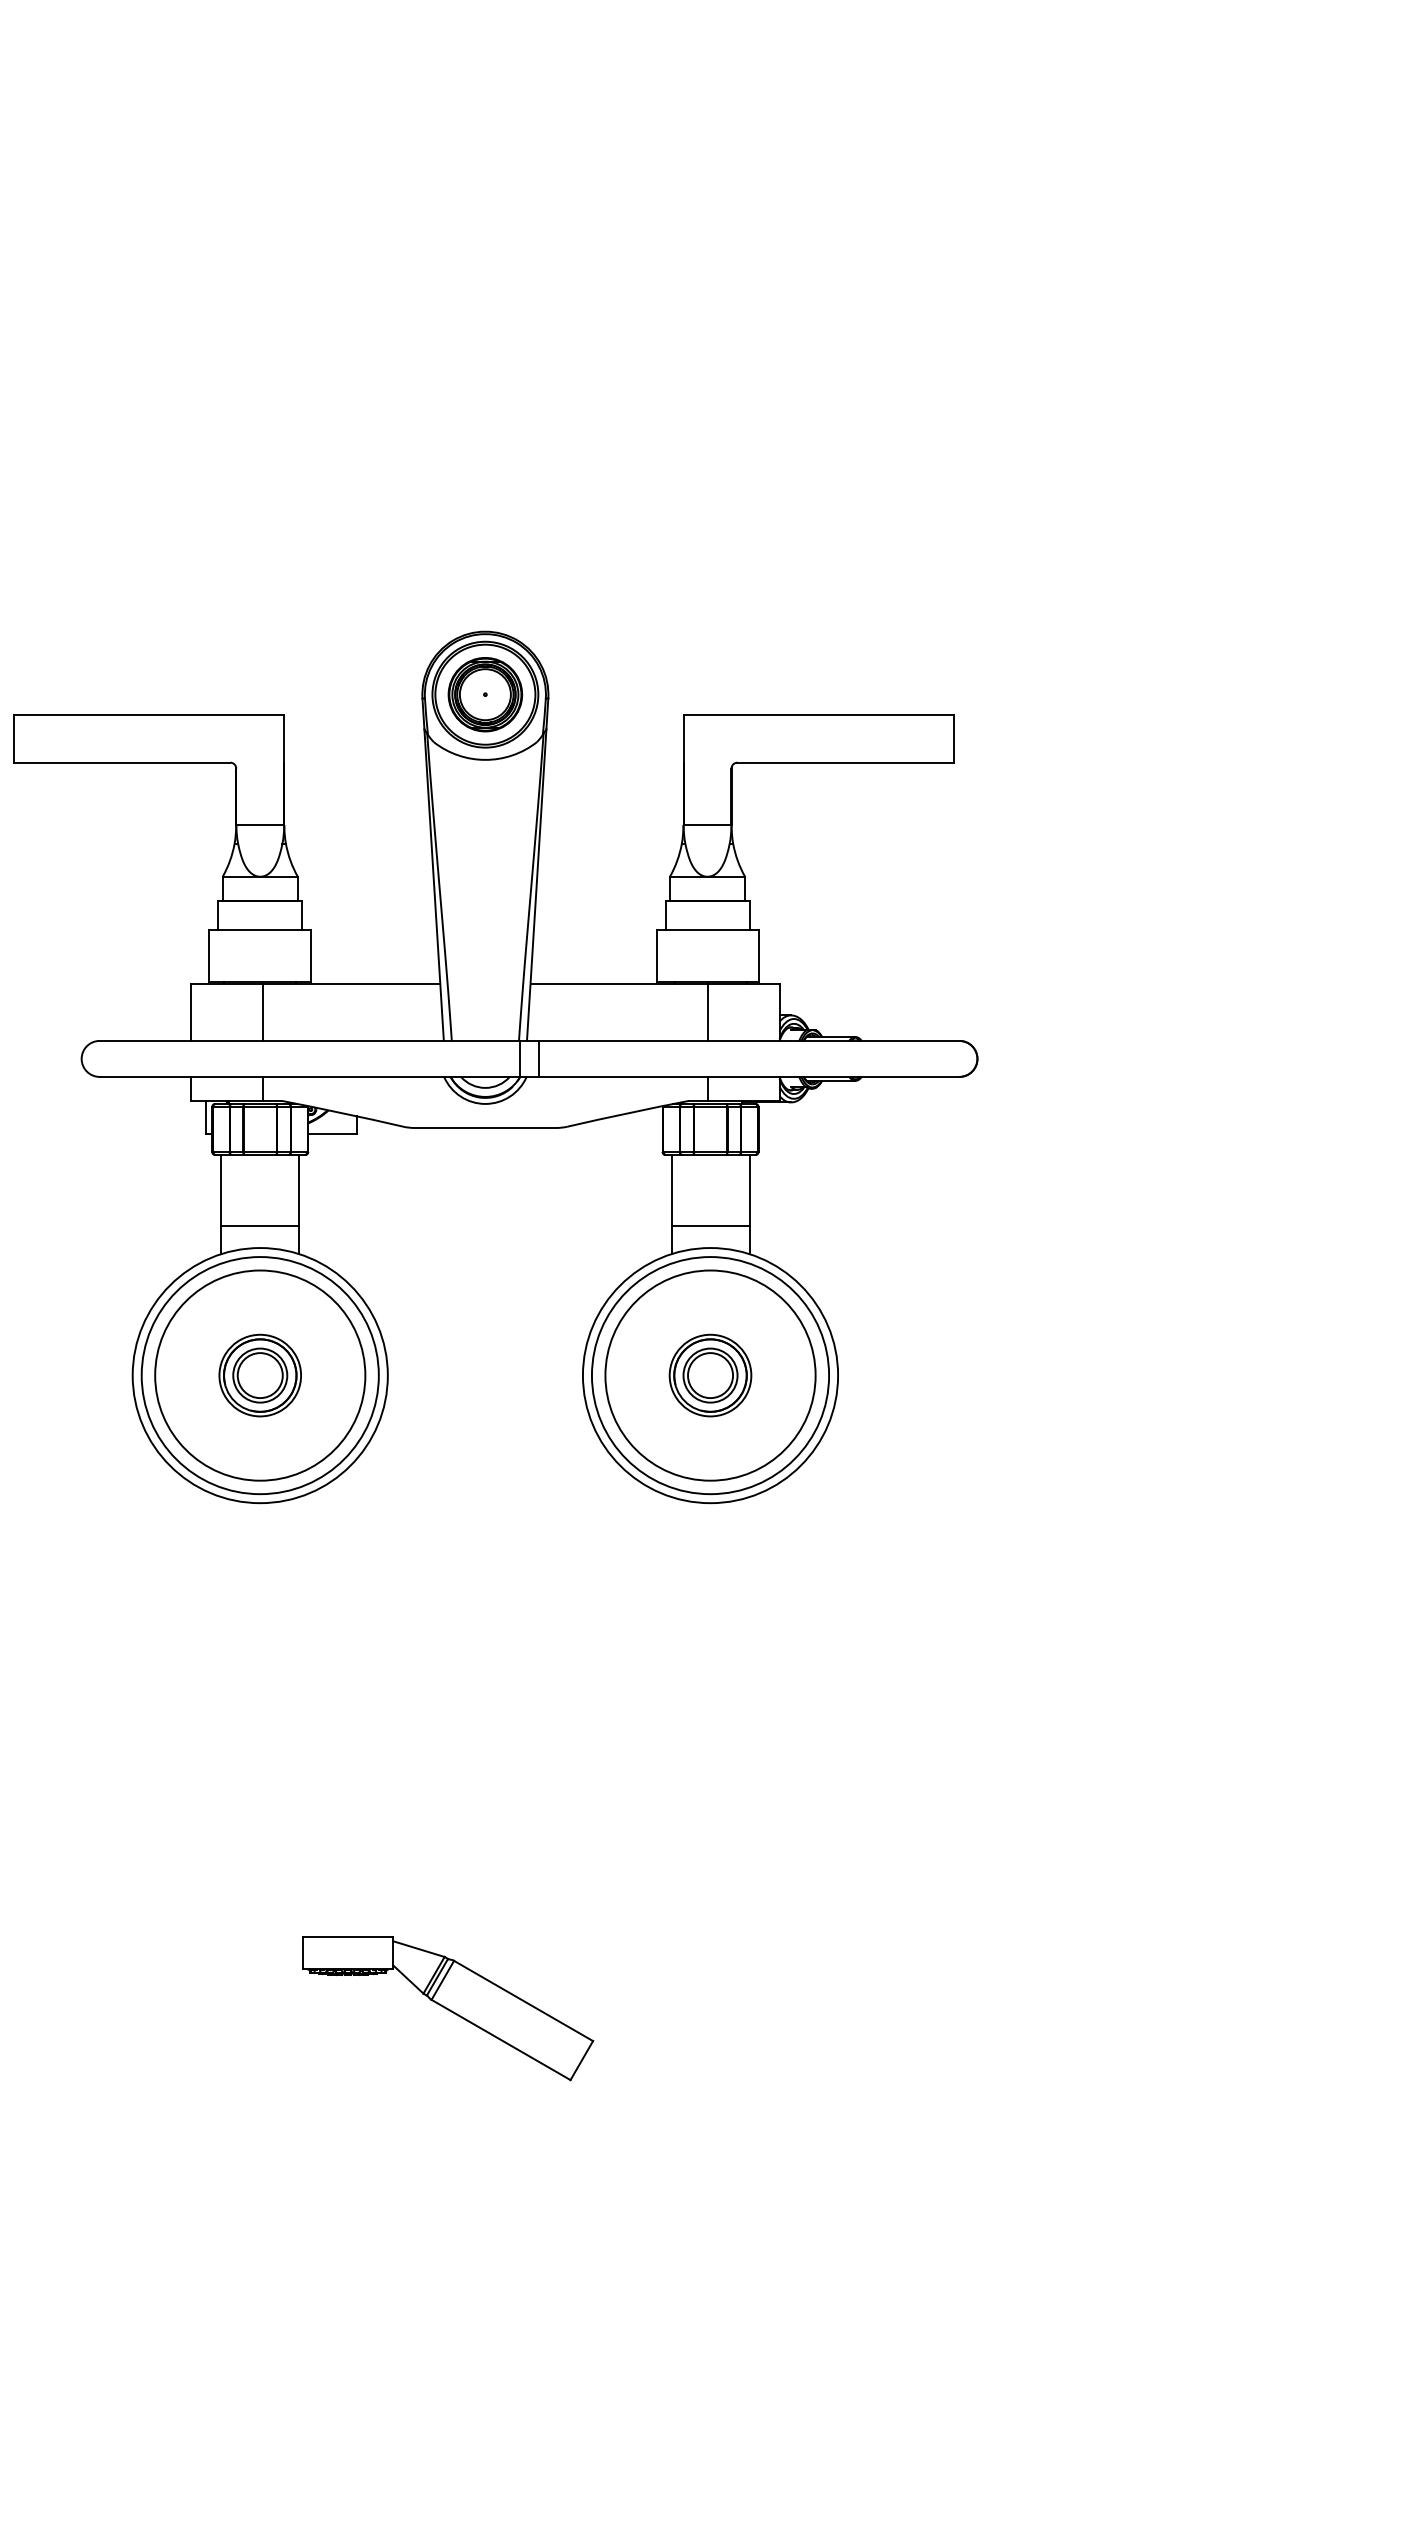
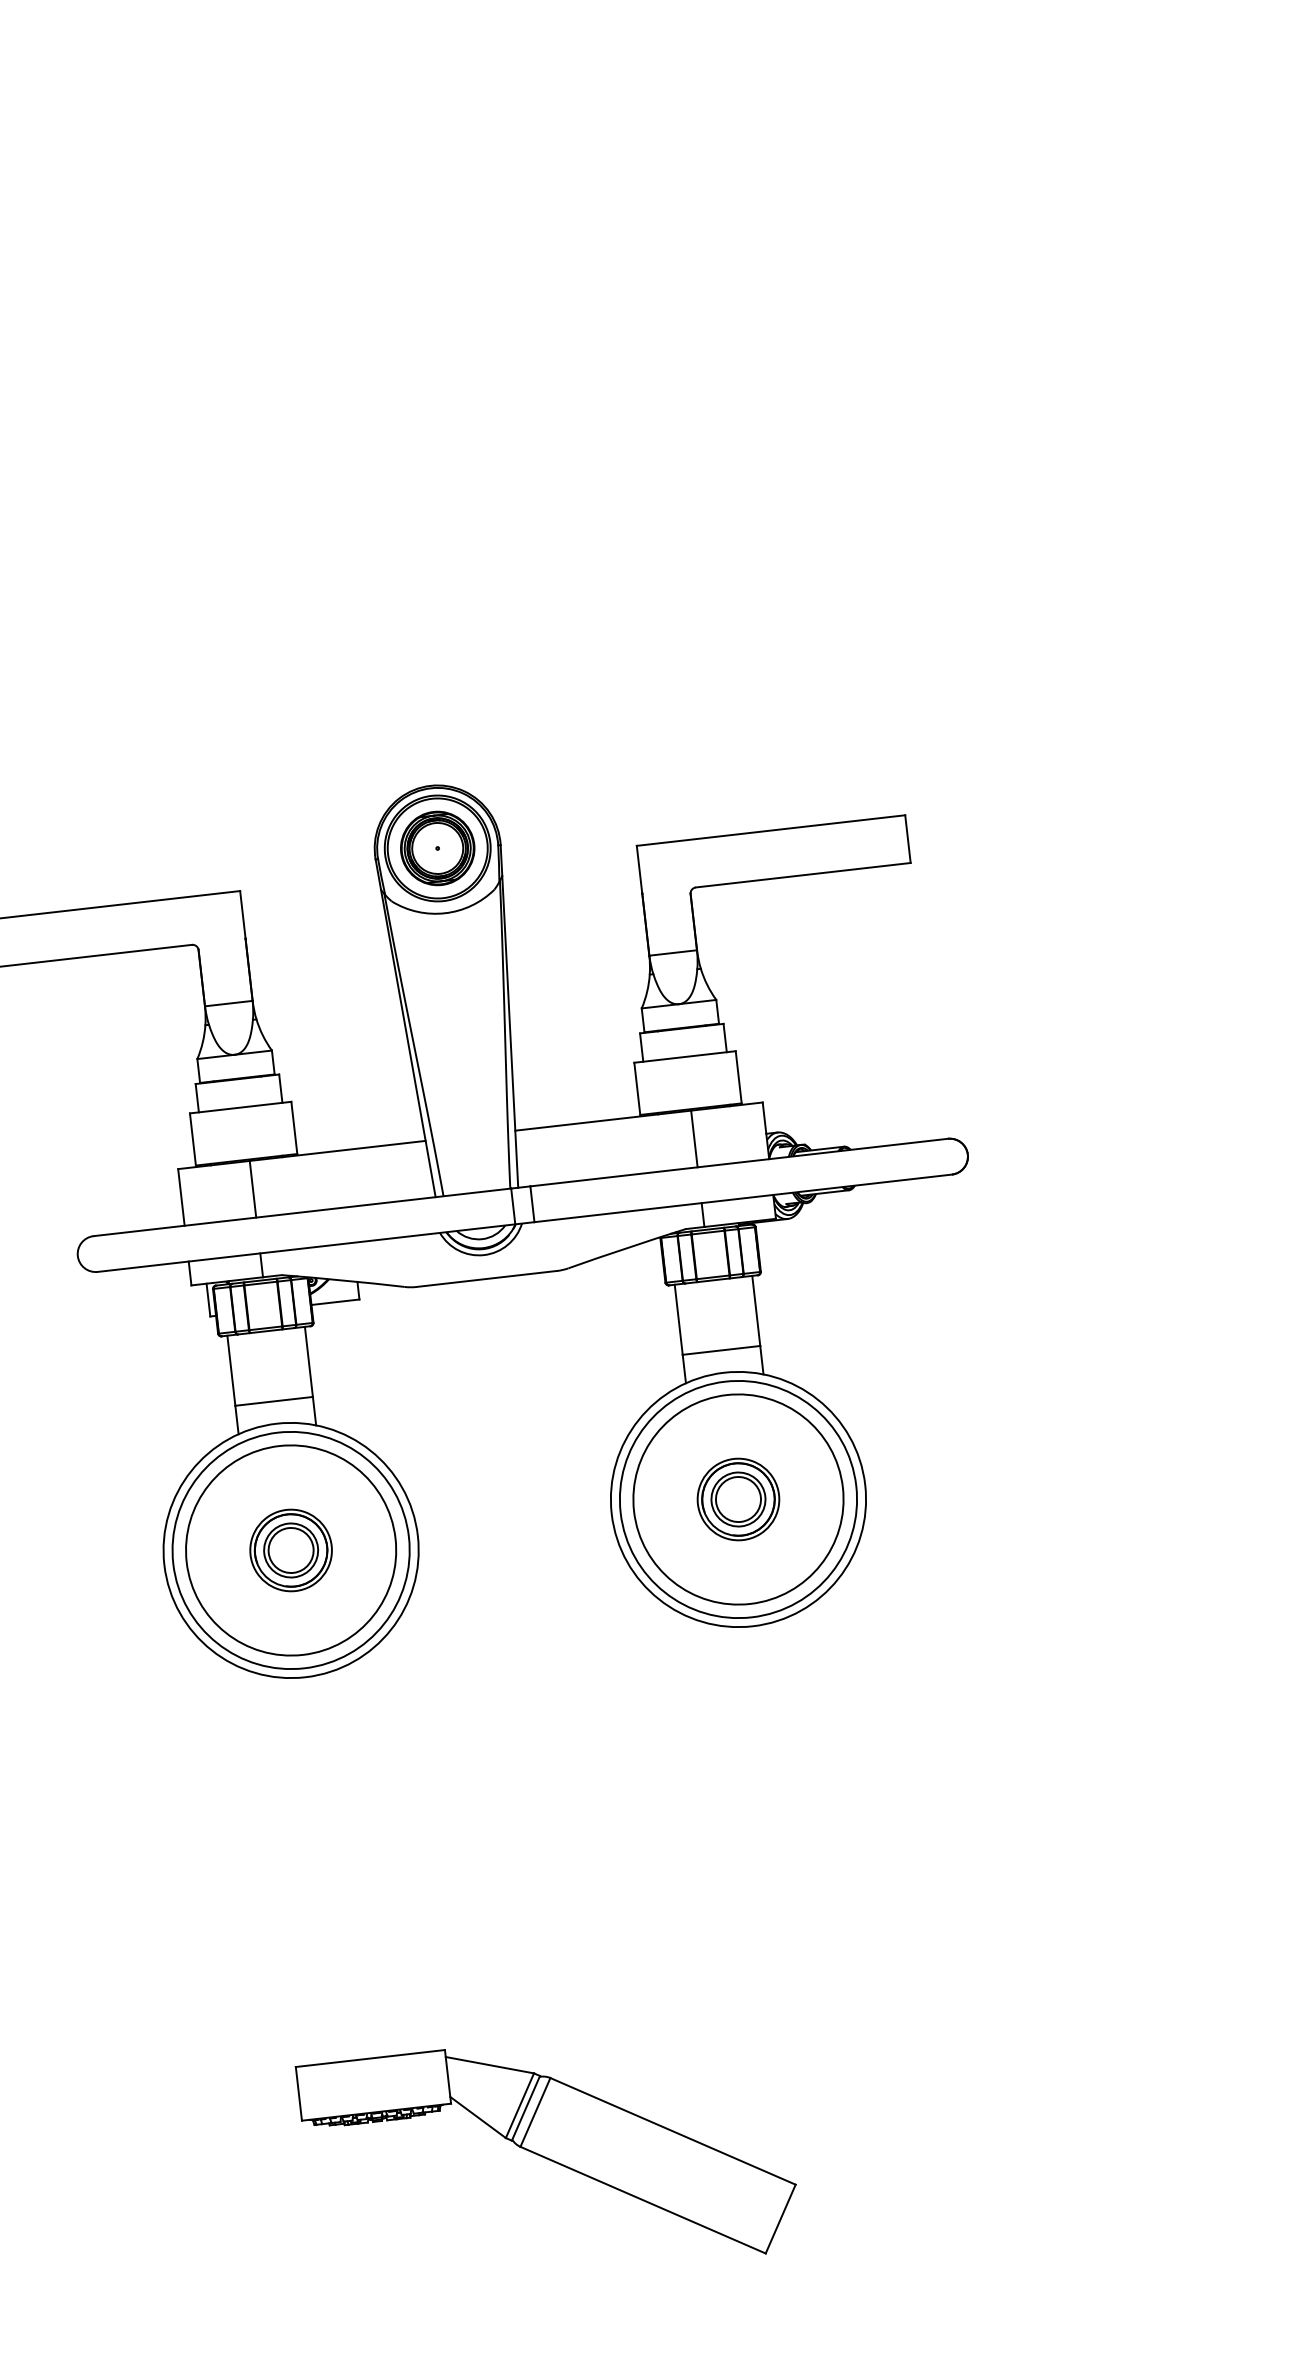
part: (447, 2008) -> (548, 2158), size x1.67

